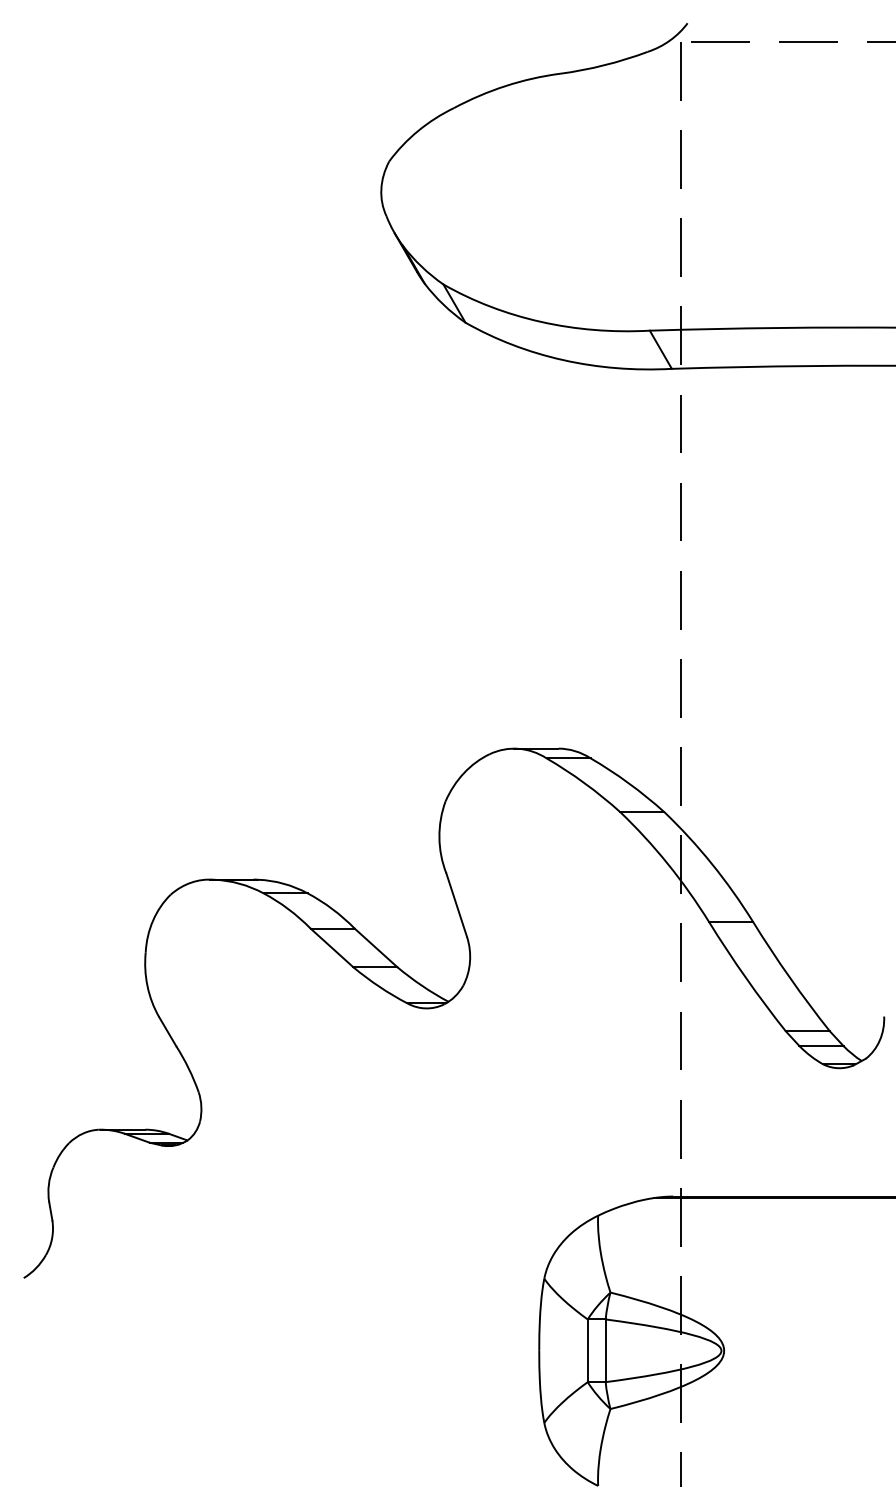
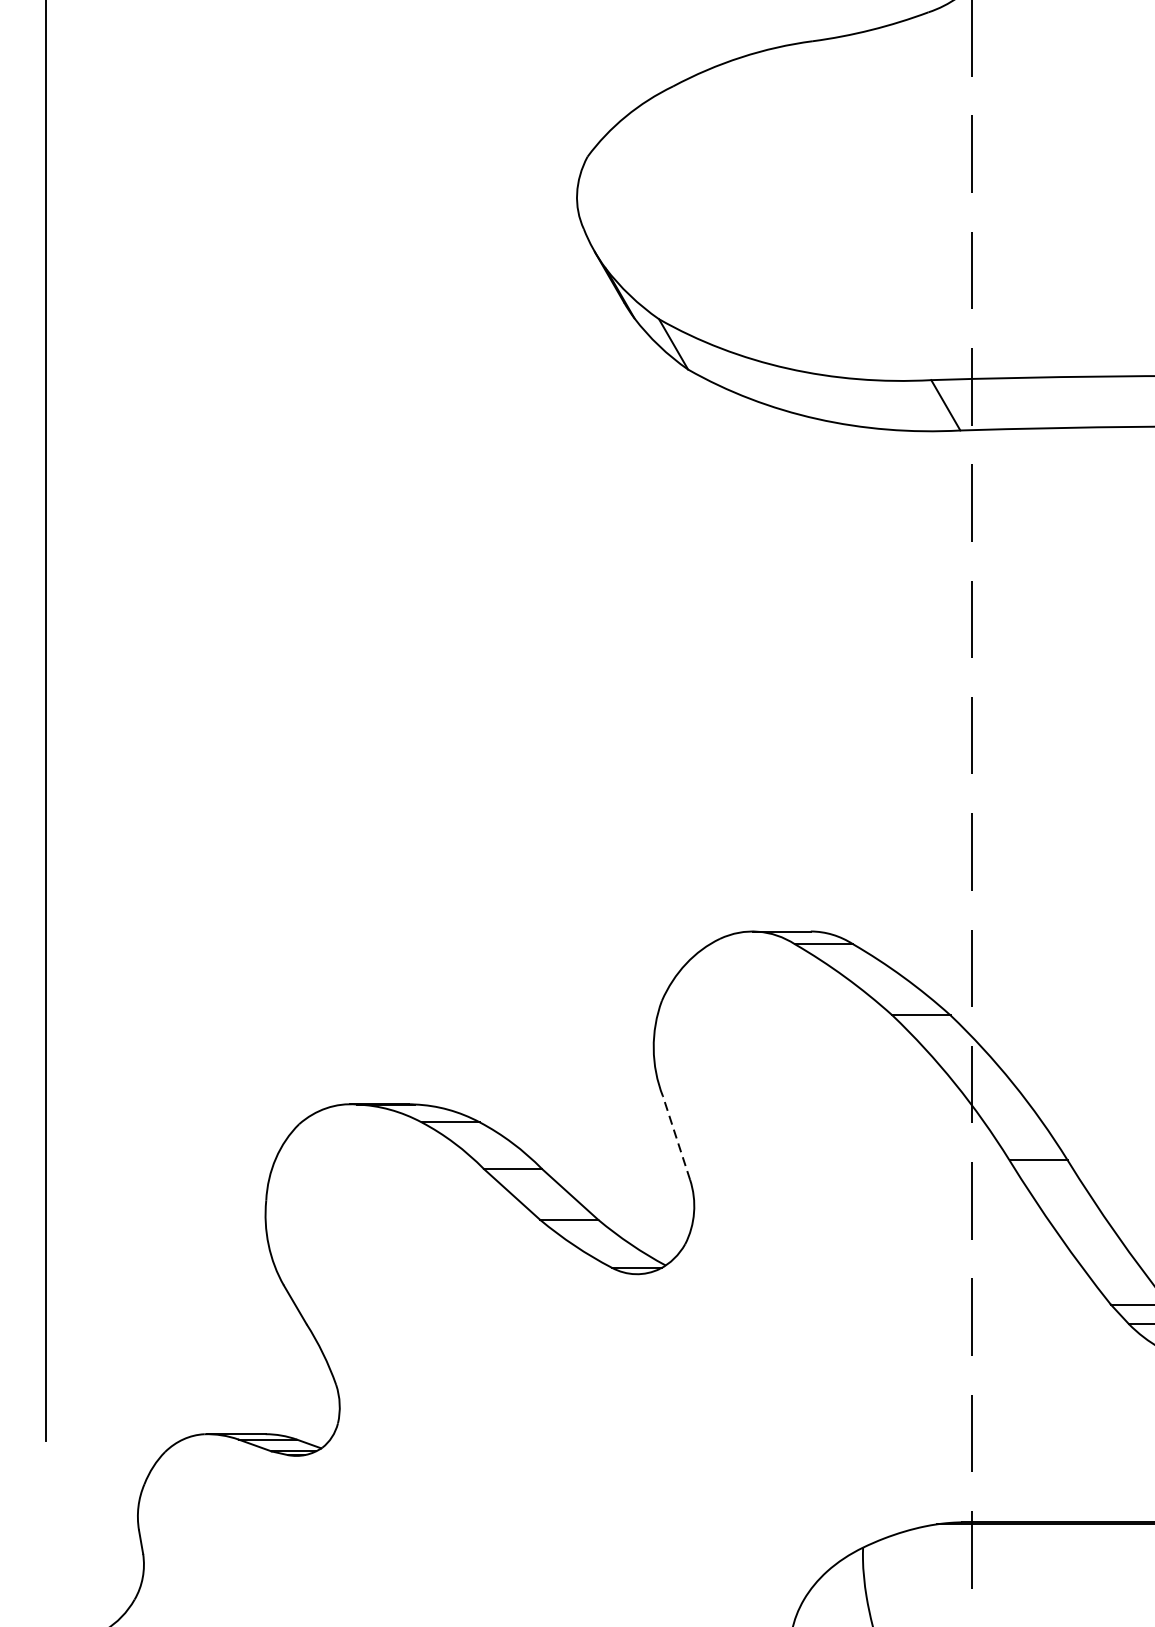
line: (456, 904) -> (676, 1137), solid -> dashed

